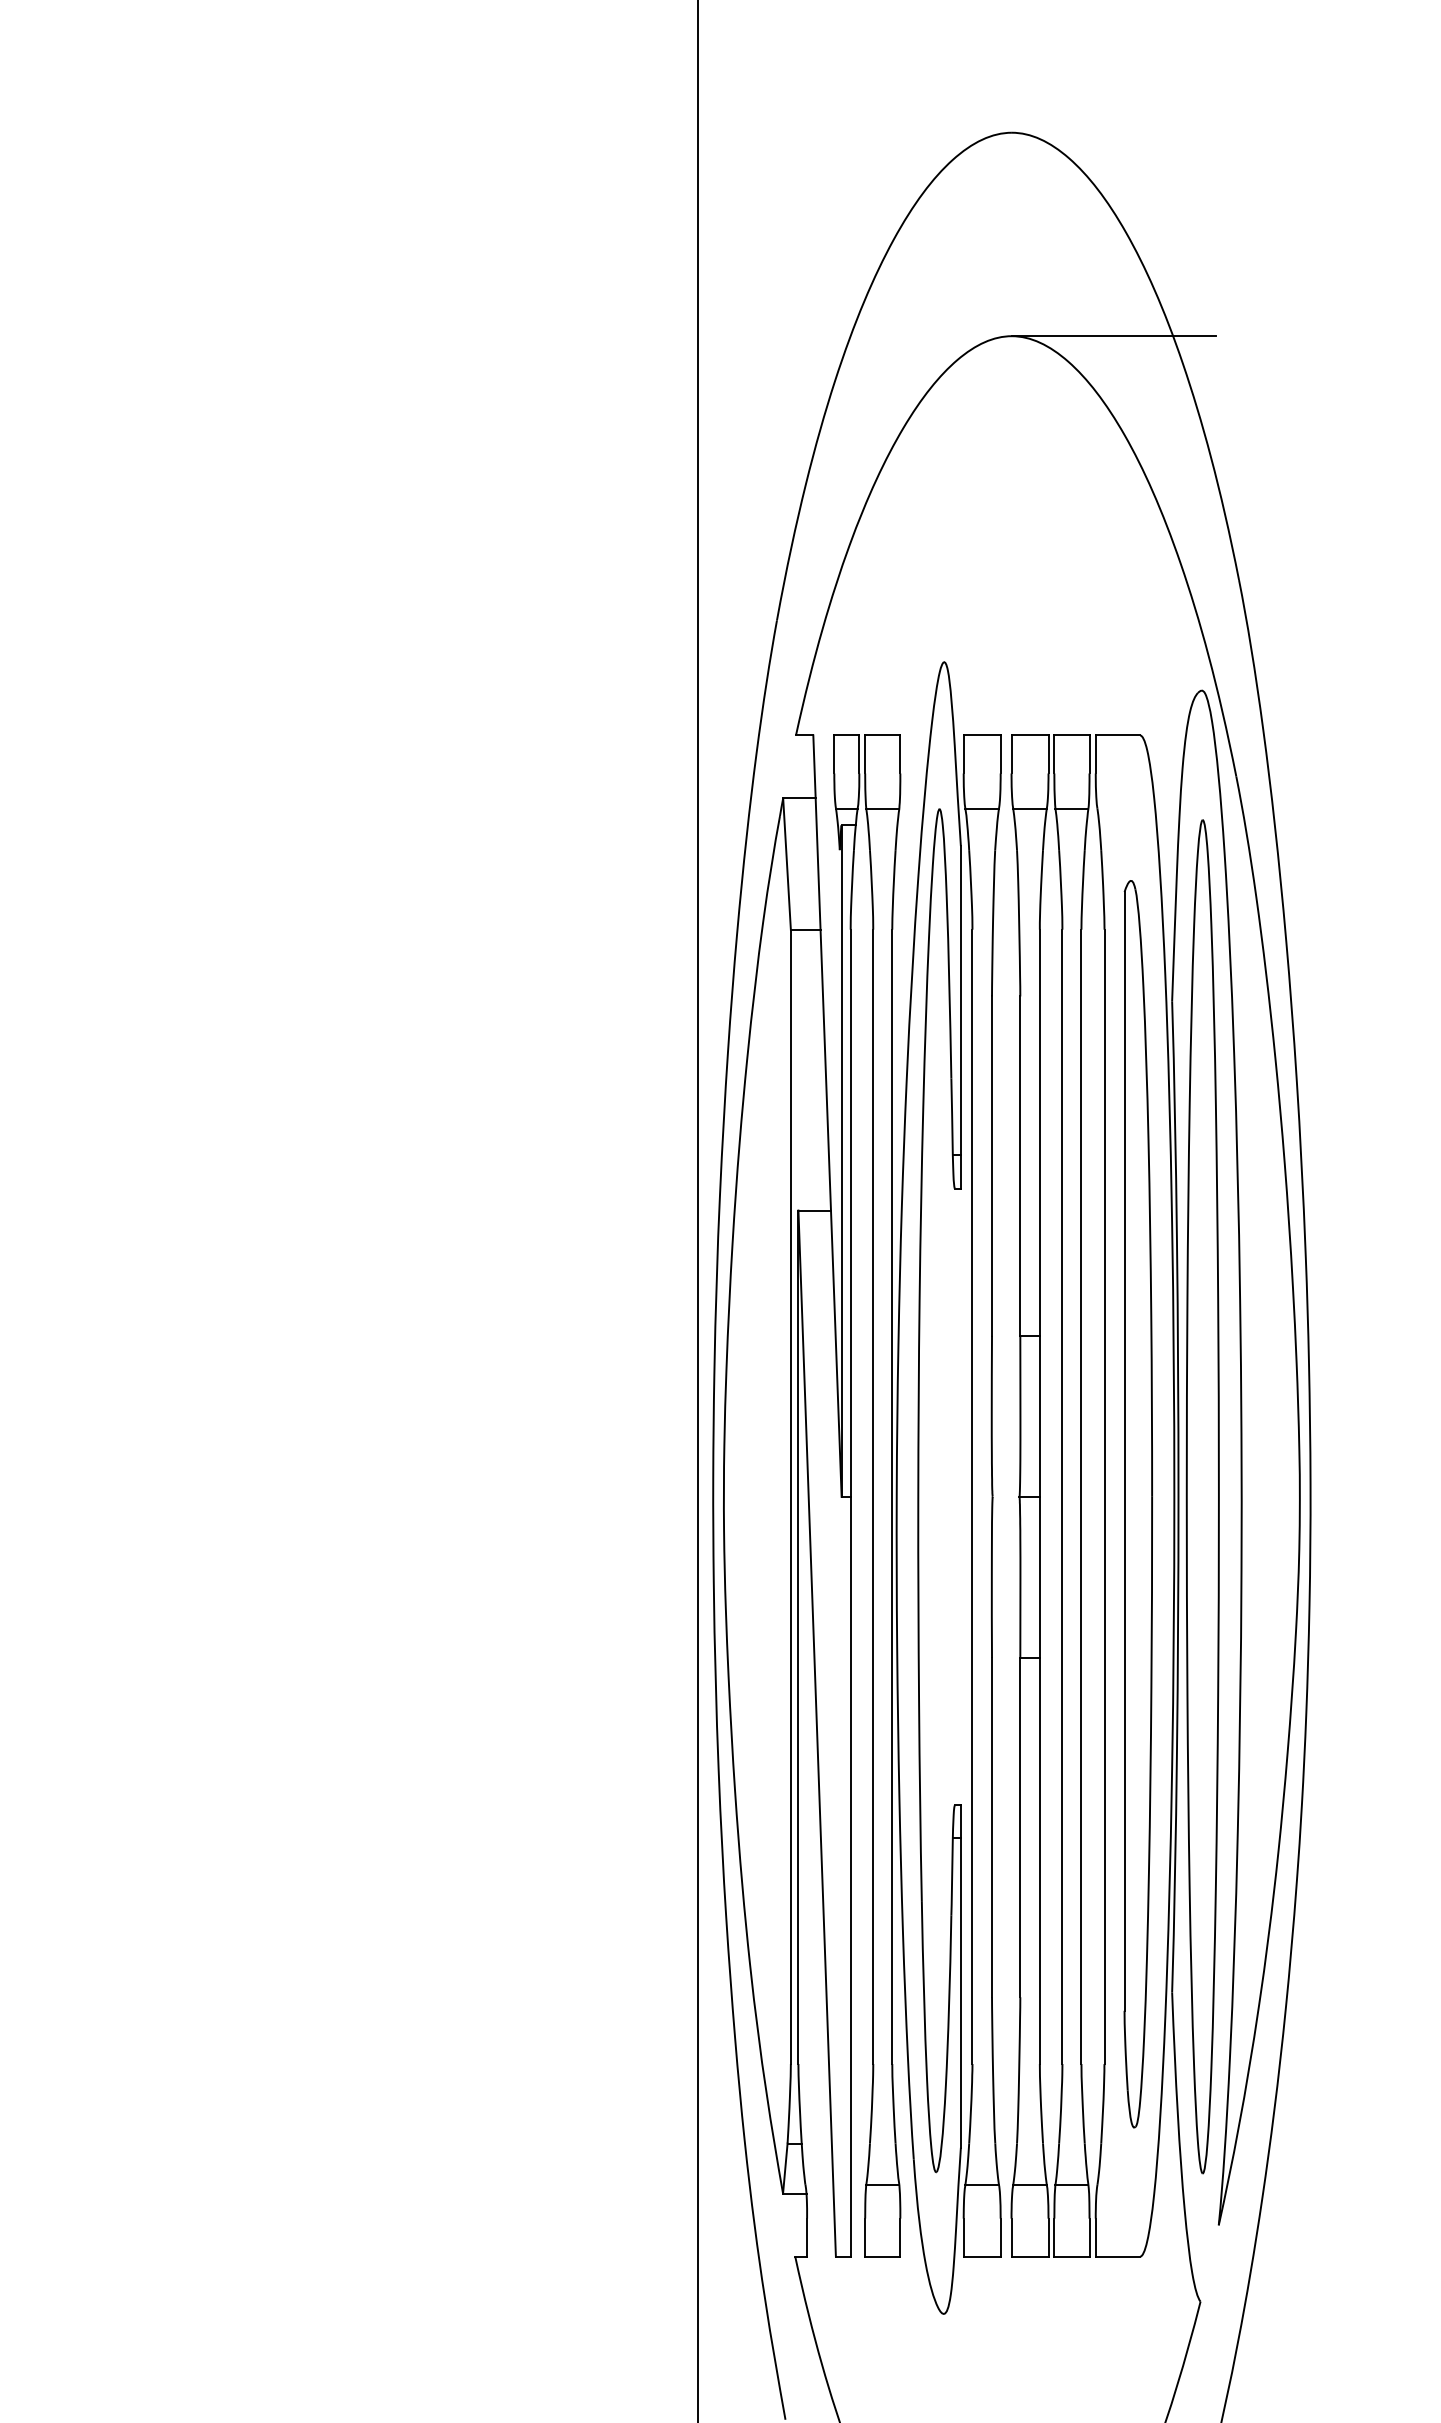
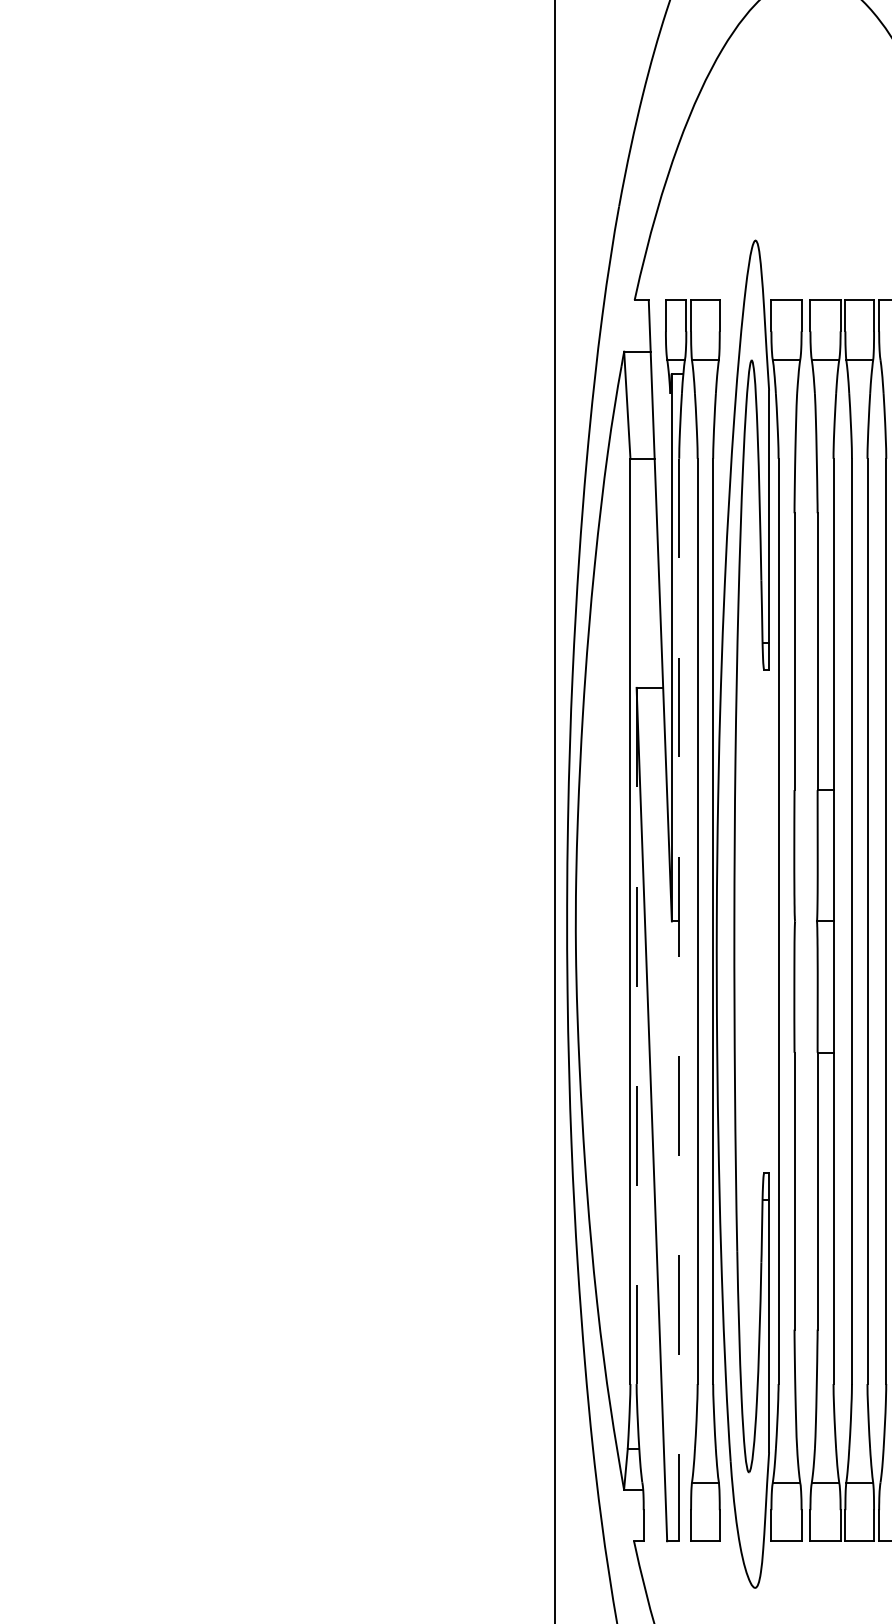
line: (850, 1593) -> (679, 1000), solid -> dashed
line: (798, 1637) -> (636, 1036), solid -> dashed

